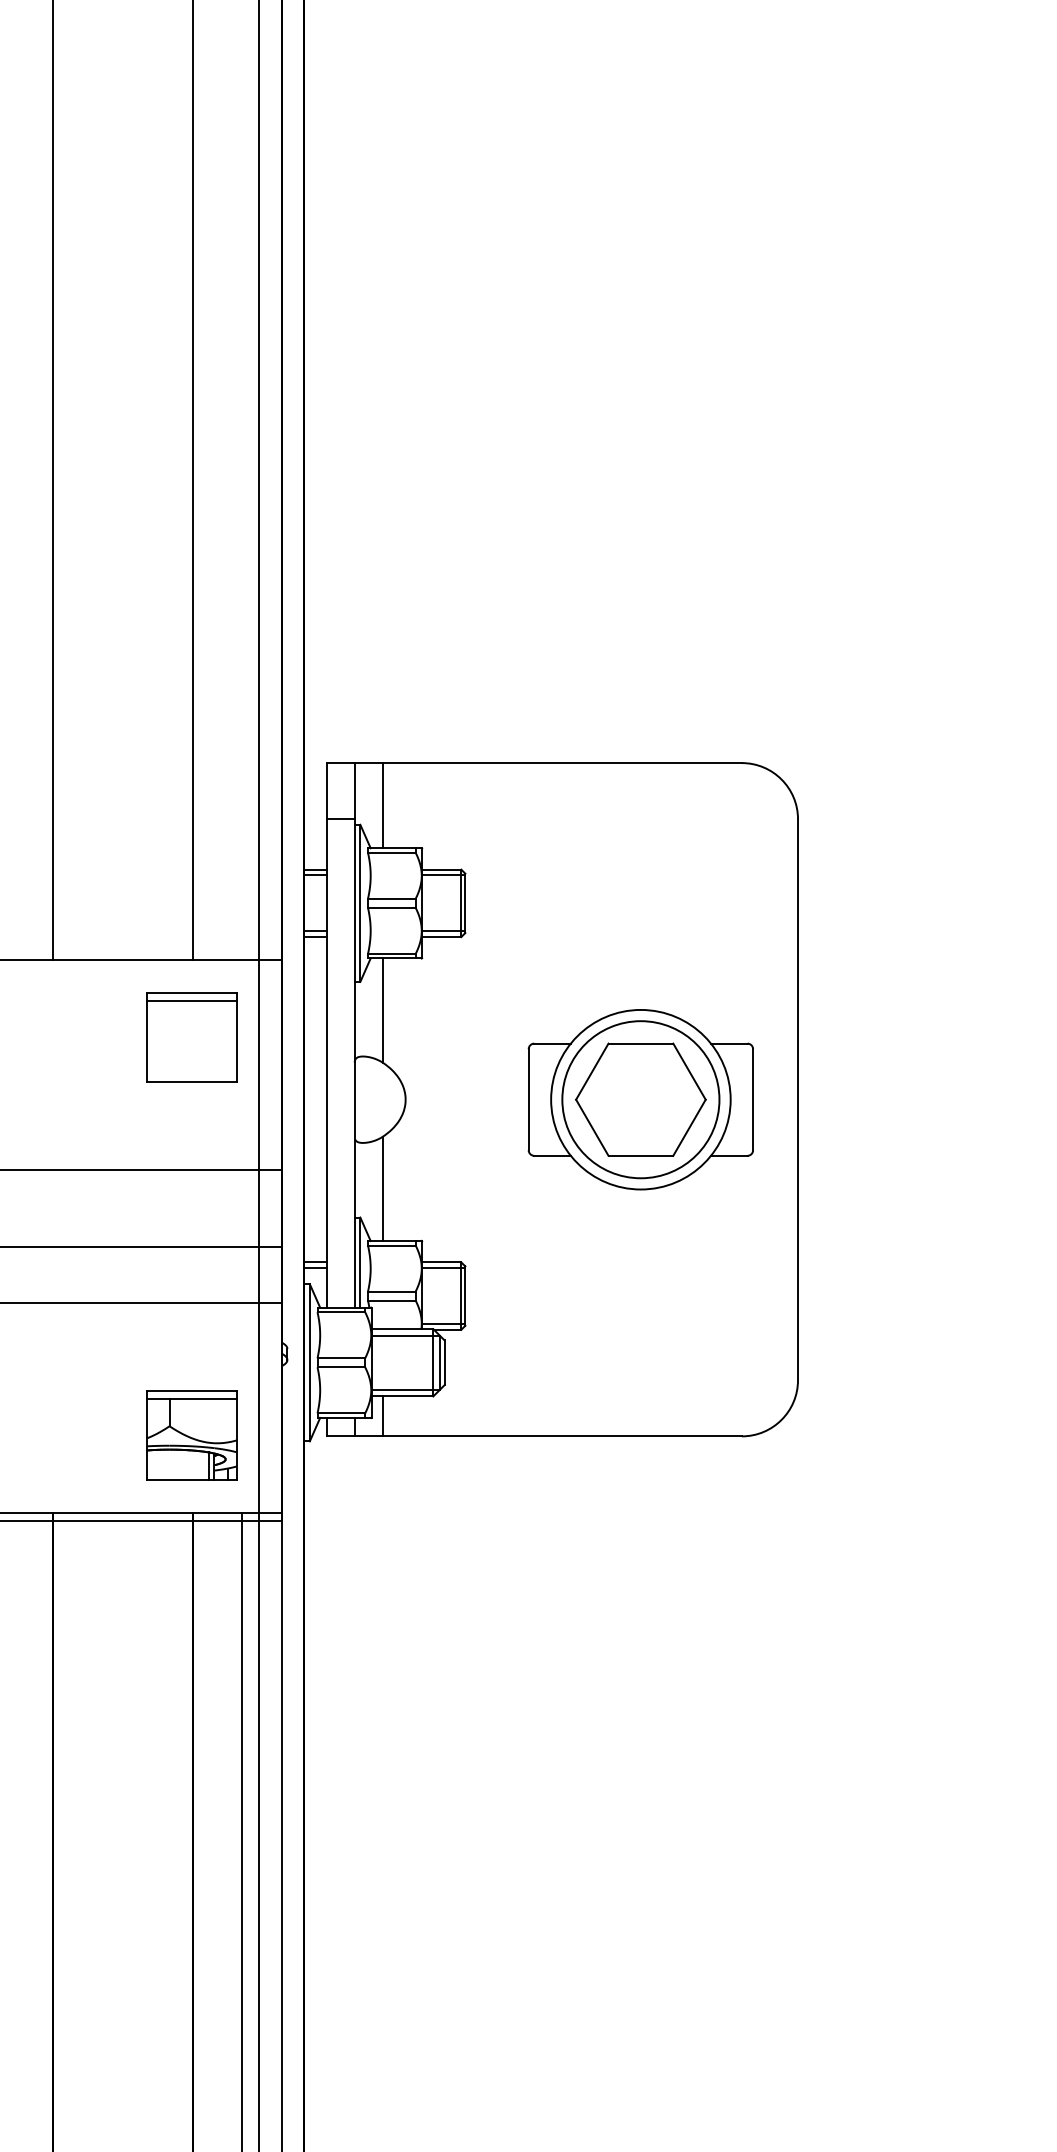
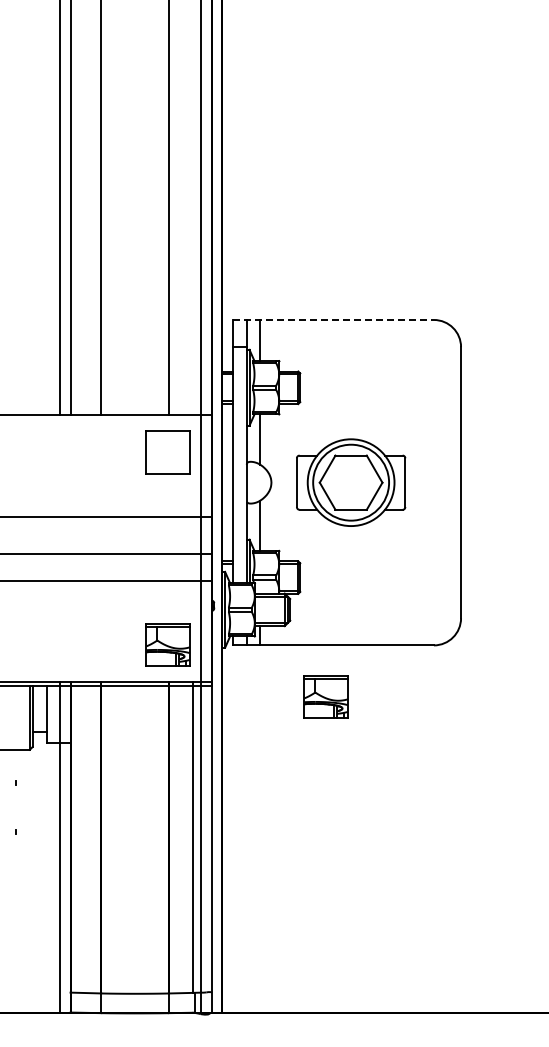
line: (536, 762) -> (334, 319), solid -> dashed
line: (190, 1002) -> (167, 435), removed
part: (641, 1099) -> (351, 482), moved
part: (517, 1542) -> (325, 696), added

